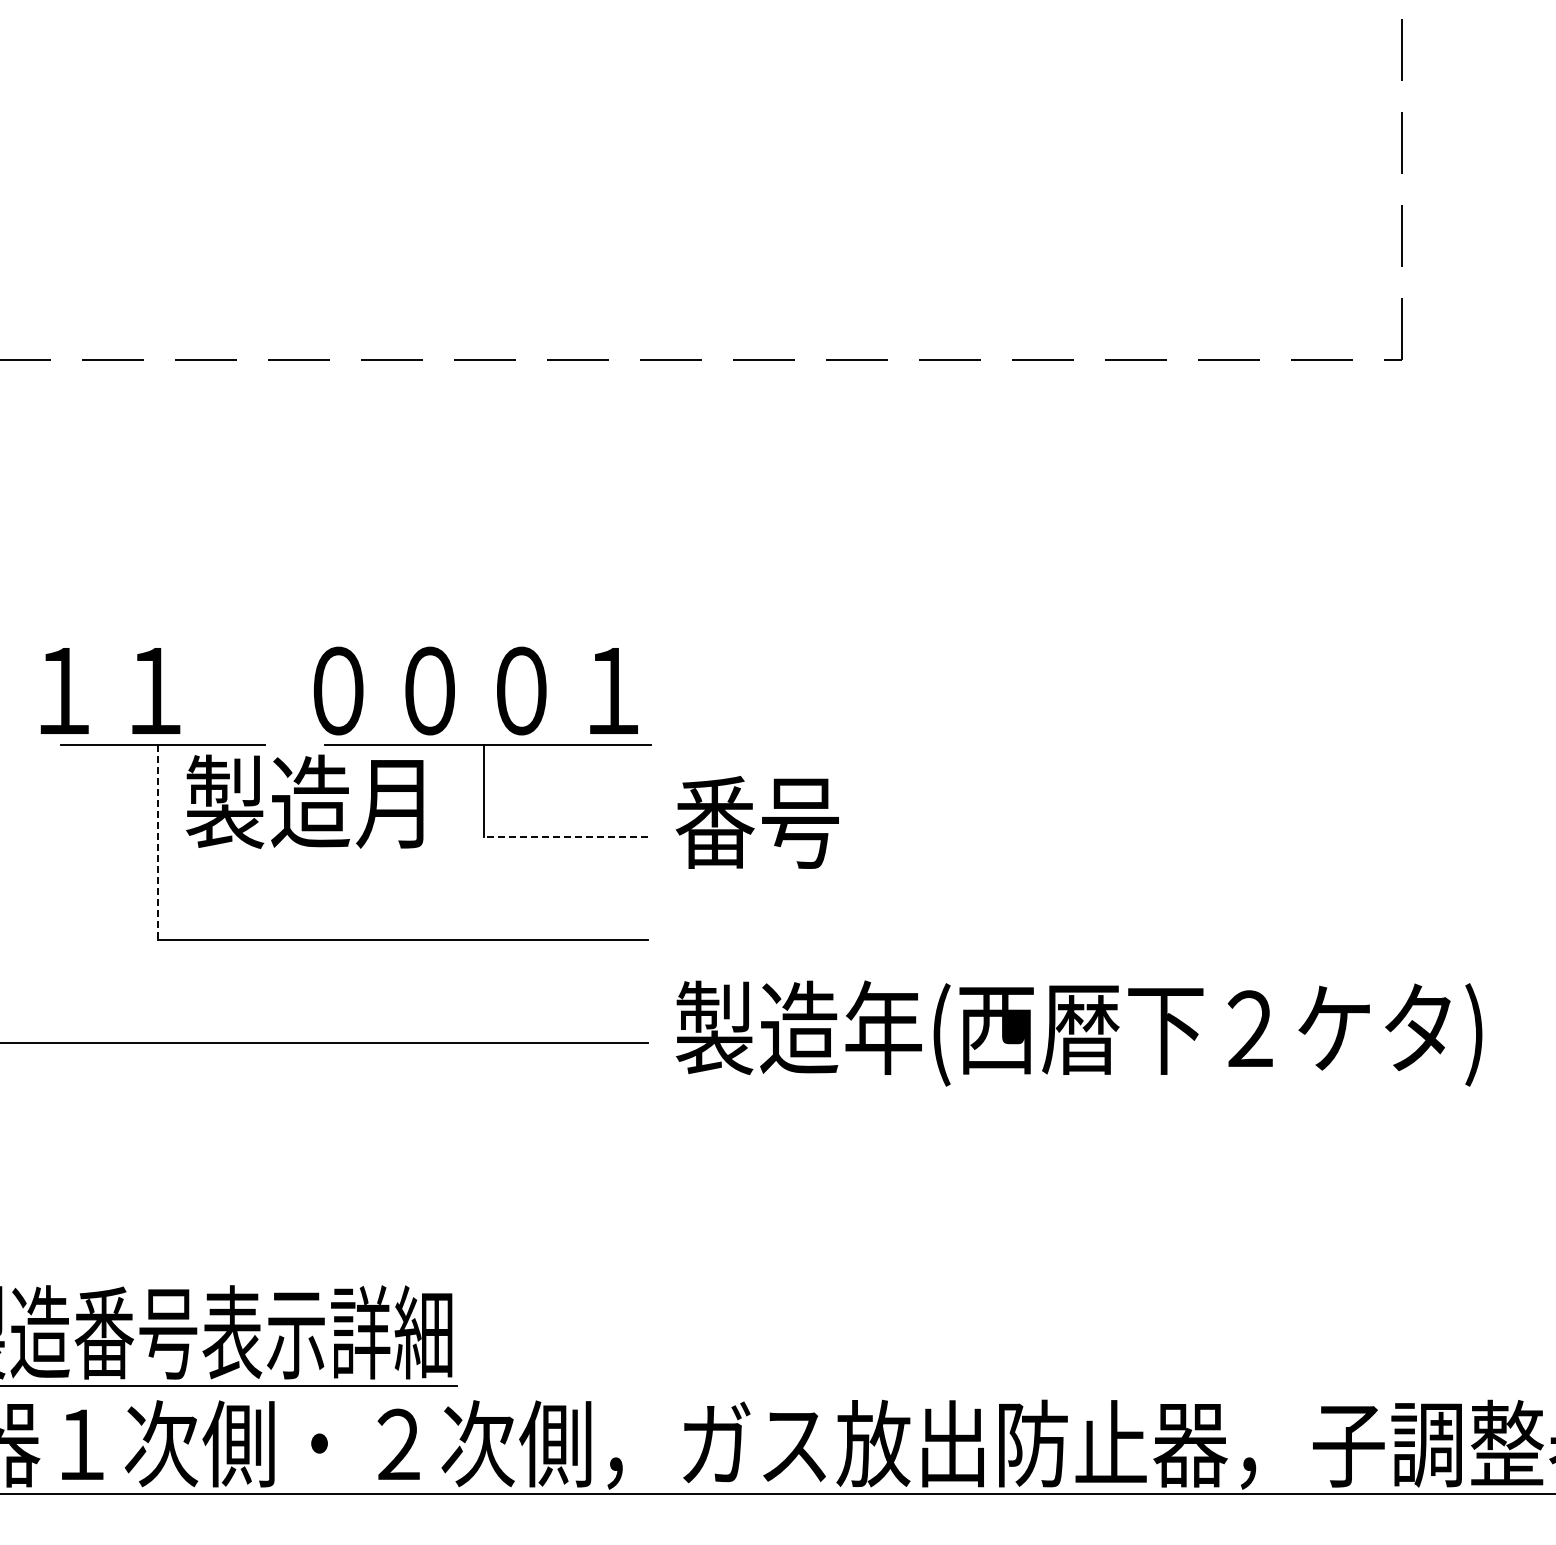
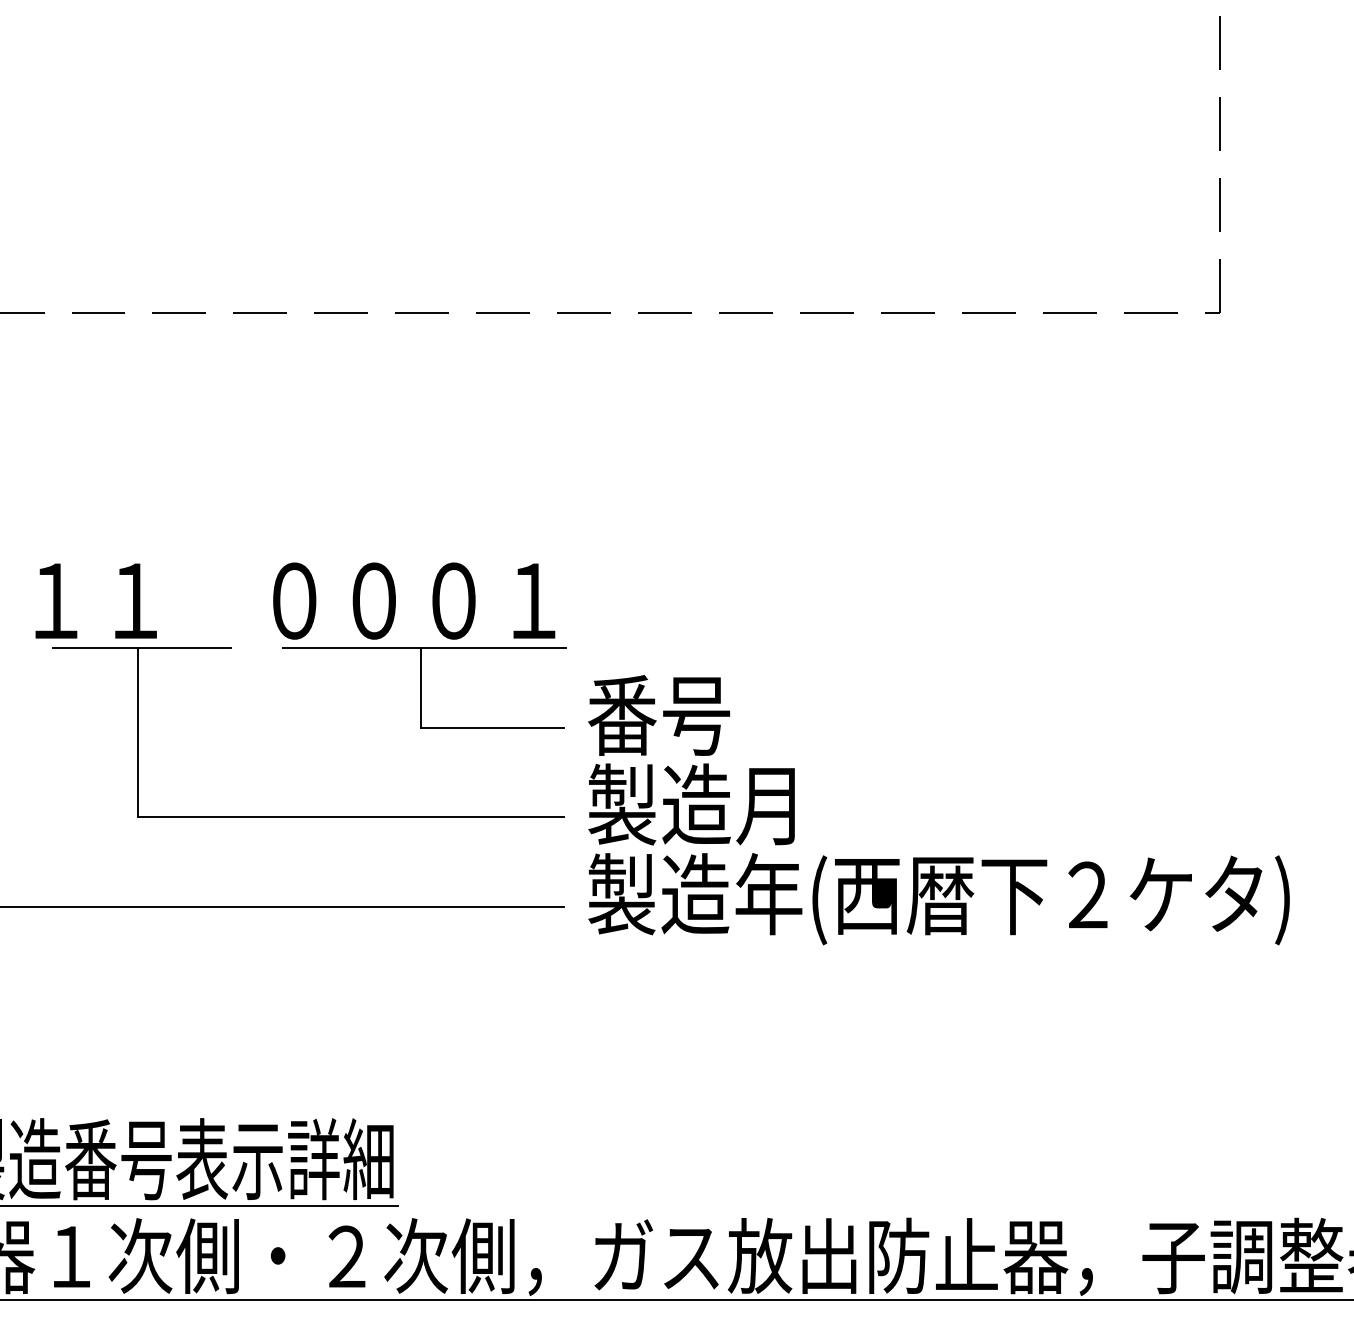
text: (304, 801) -> (691, 804), moved
line: (565, 836) -> (492, 727), dashed -> solid
line: (158, 842) -> (137, 732), dashed -> solid

